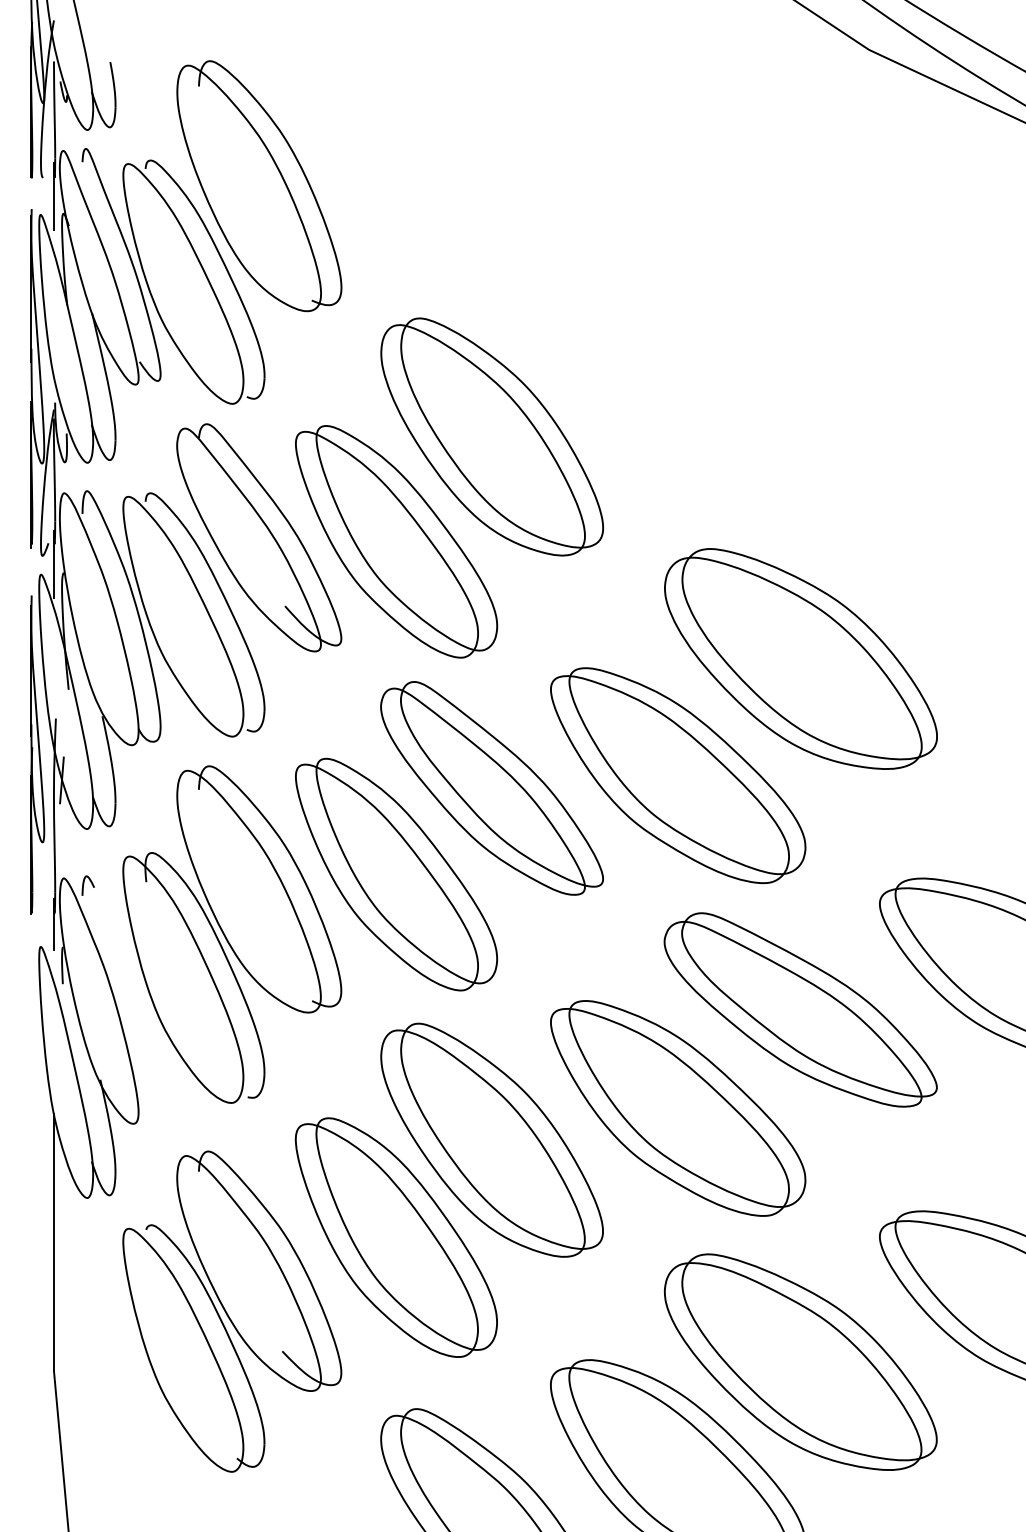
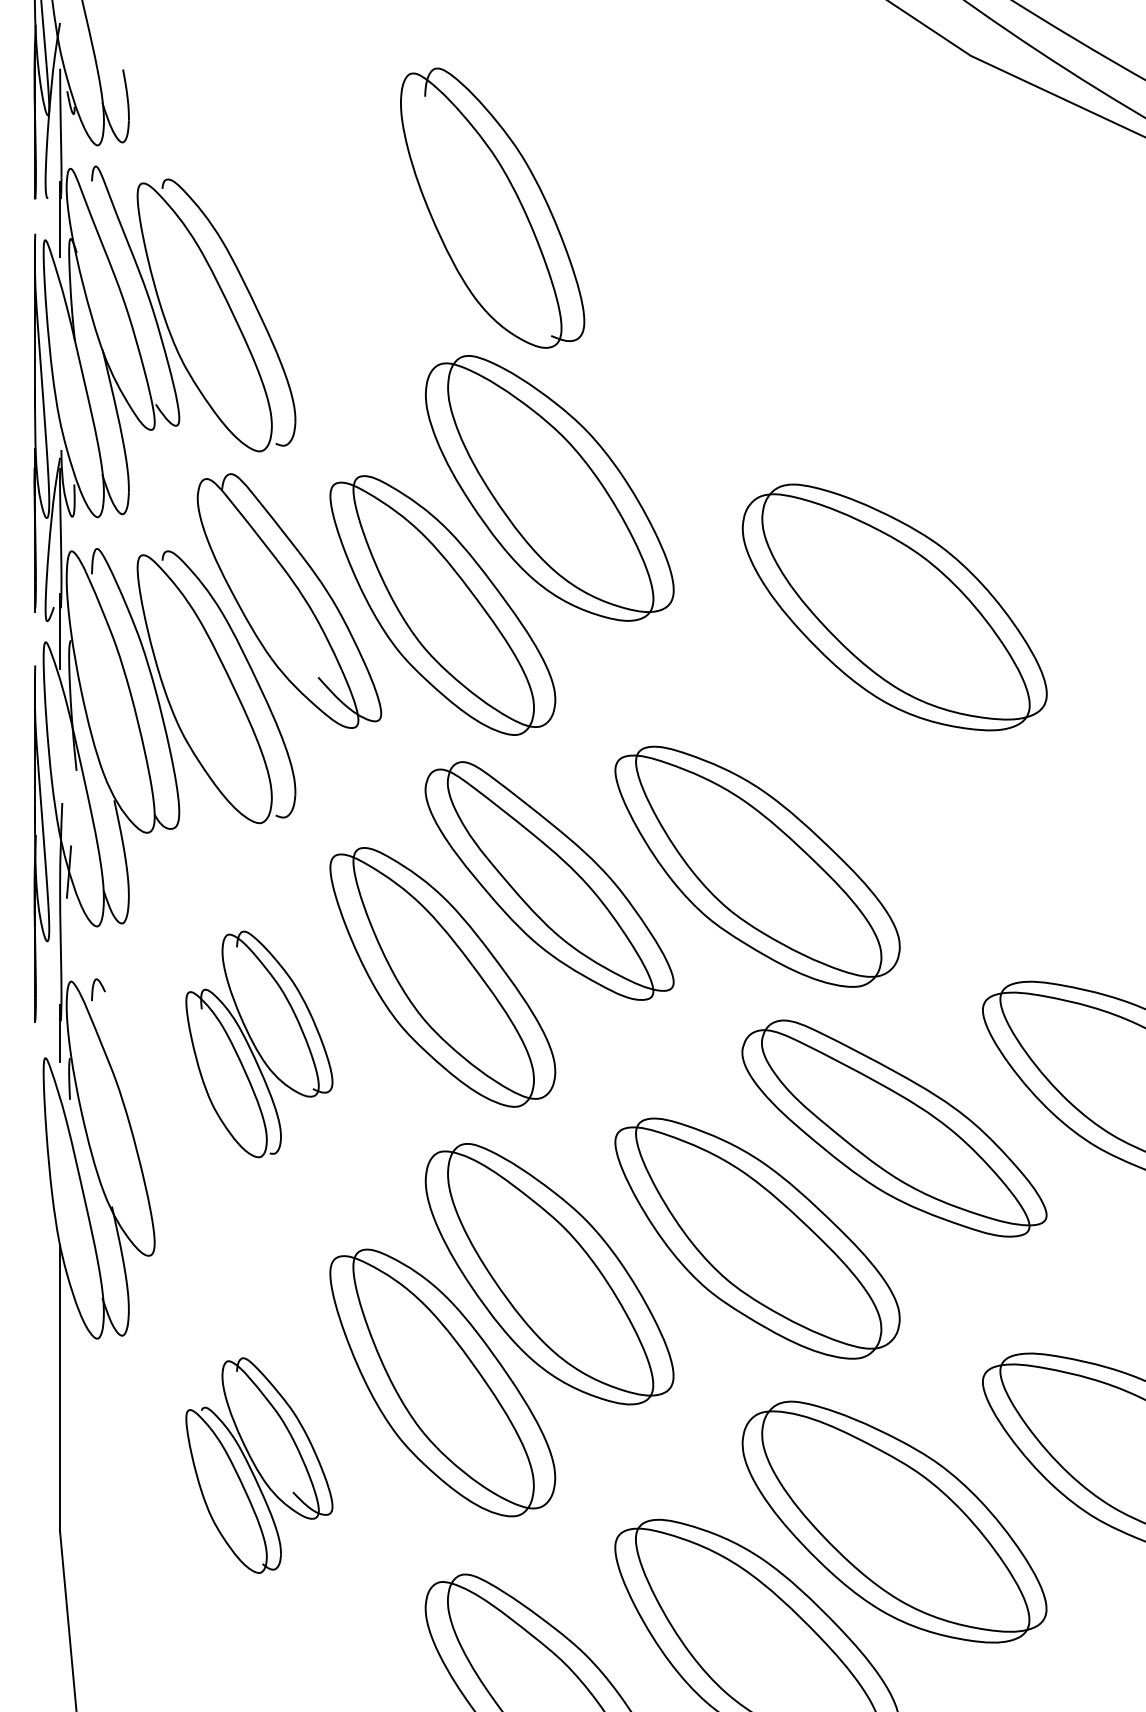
part: (259, 185) -> (492, 207), moved
part: (800, 659) -> (894, 607), moved
part: (232, 934) -> (259, 1044), size x0.6
part: (232, 1311) -> (259, 1465), size x0.6

